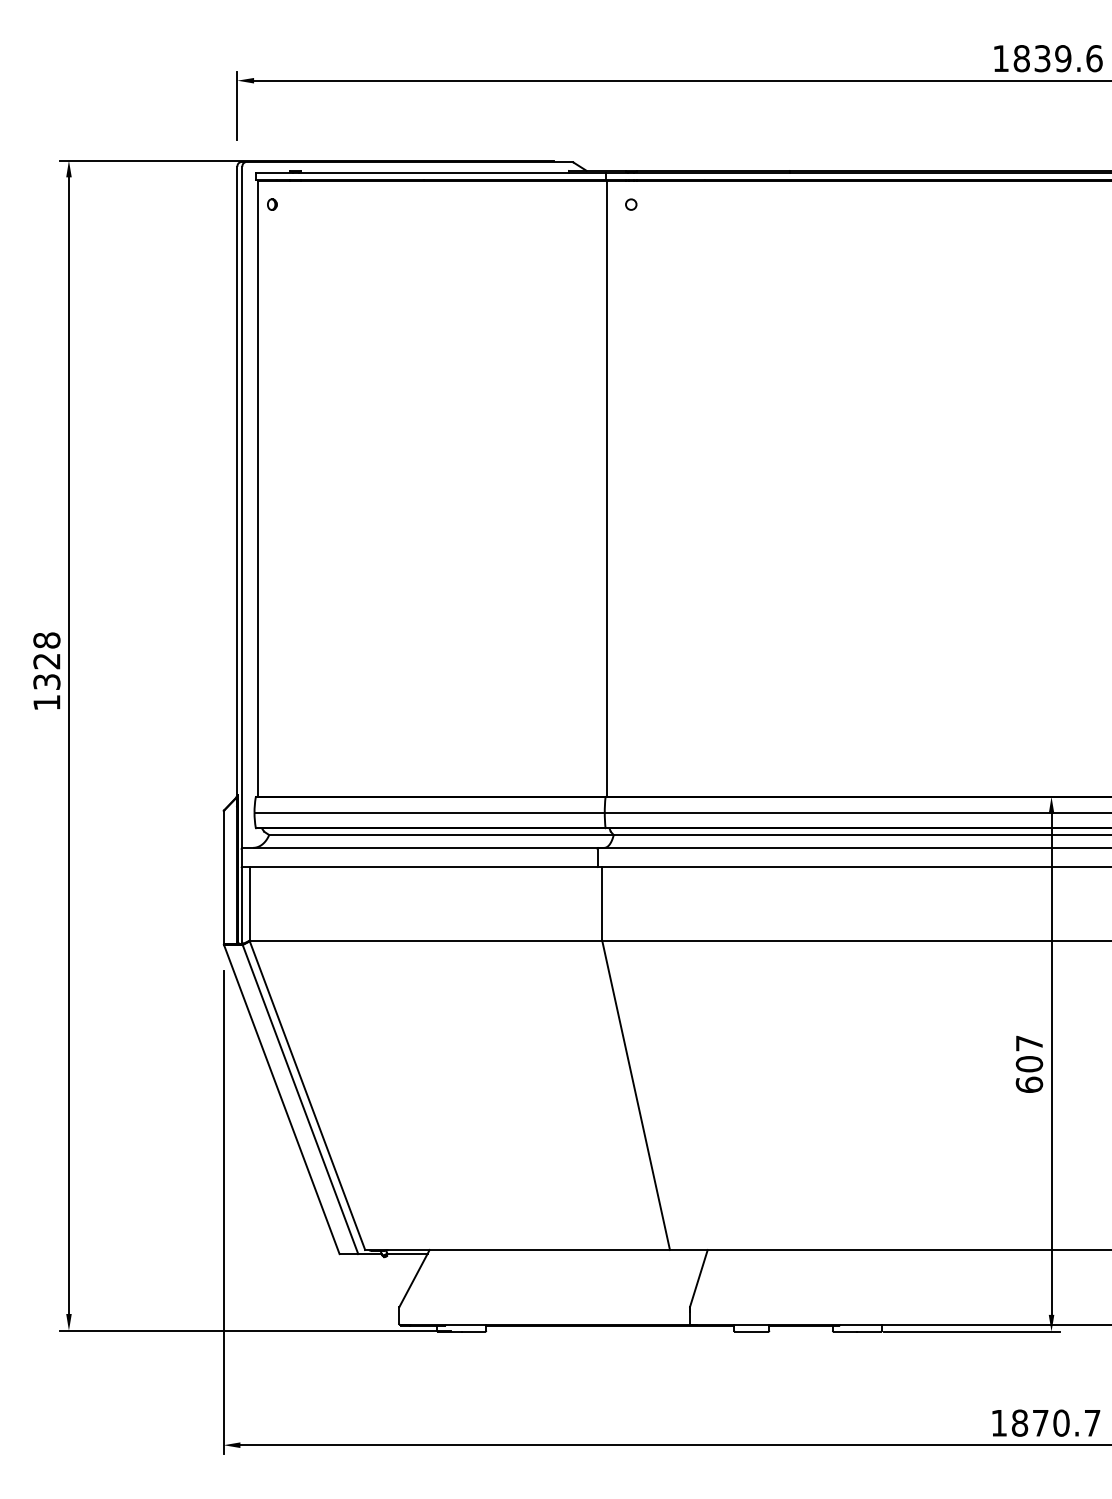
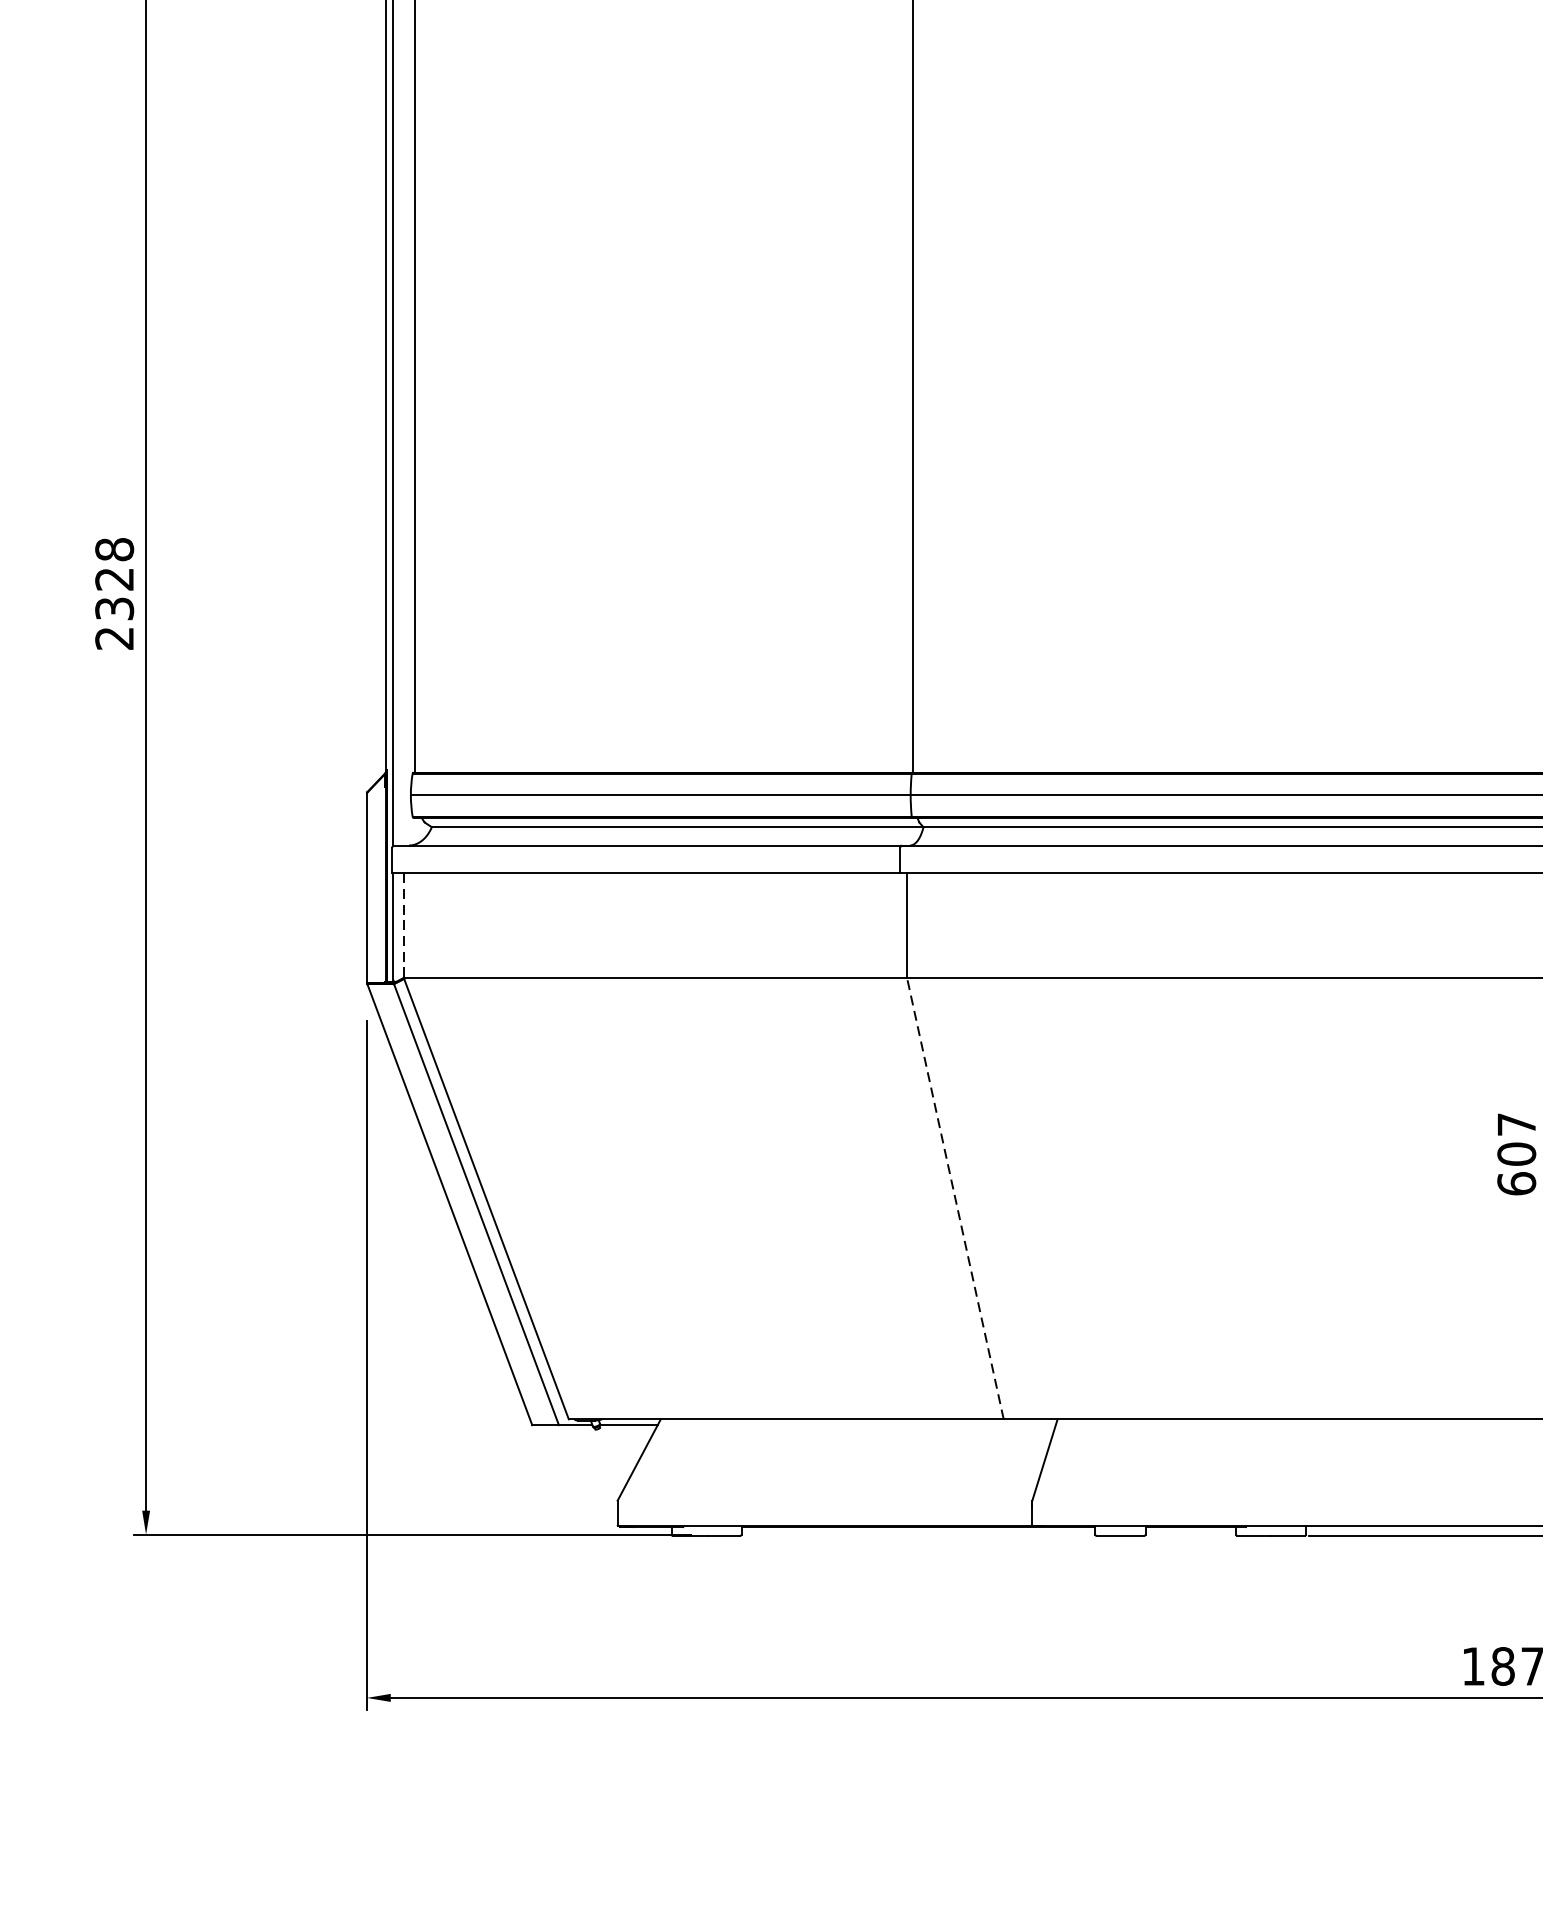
text: (46, 702) -> (114, 638), 1328 -> 2328
line: (249, 904) -> (403, 926), solid -> dashed
line: (636, 1094) -> (955, 1197), solid -> dashed

